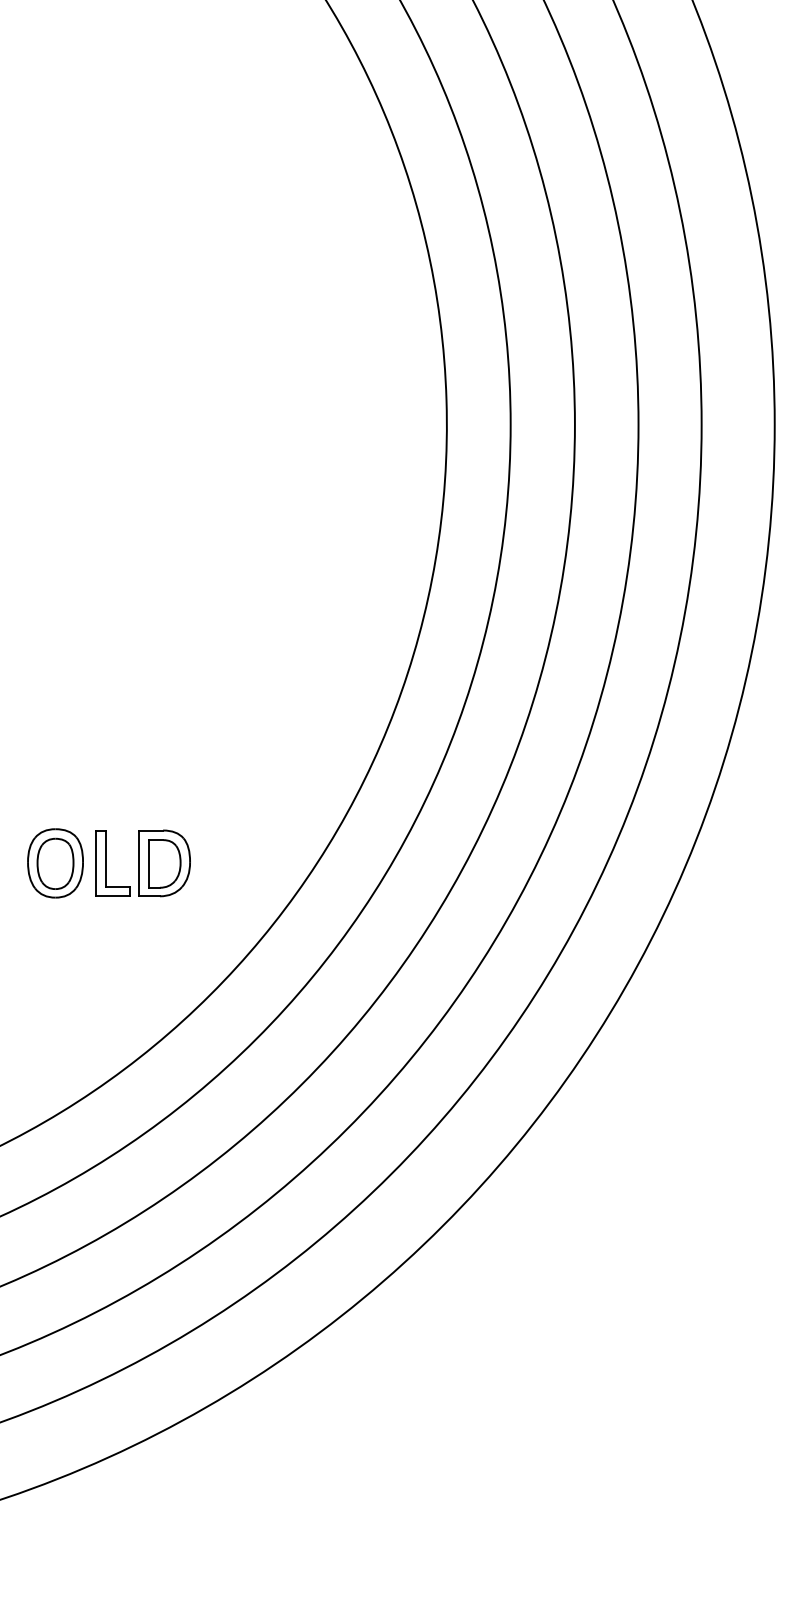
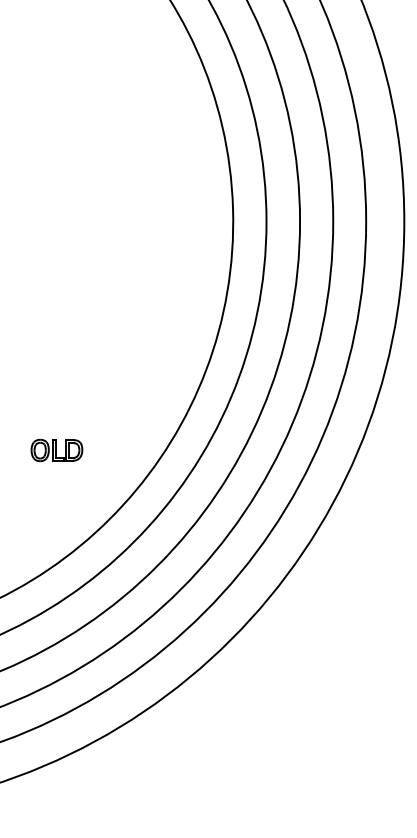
part: (108, 863) -> (56, 450), size x0.6

